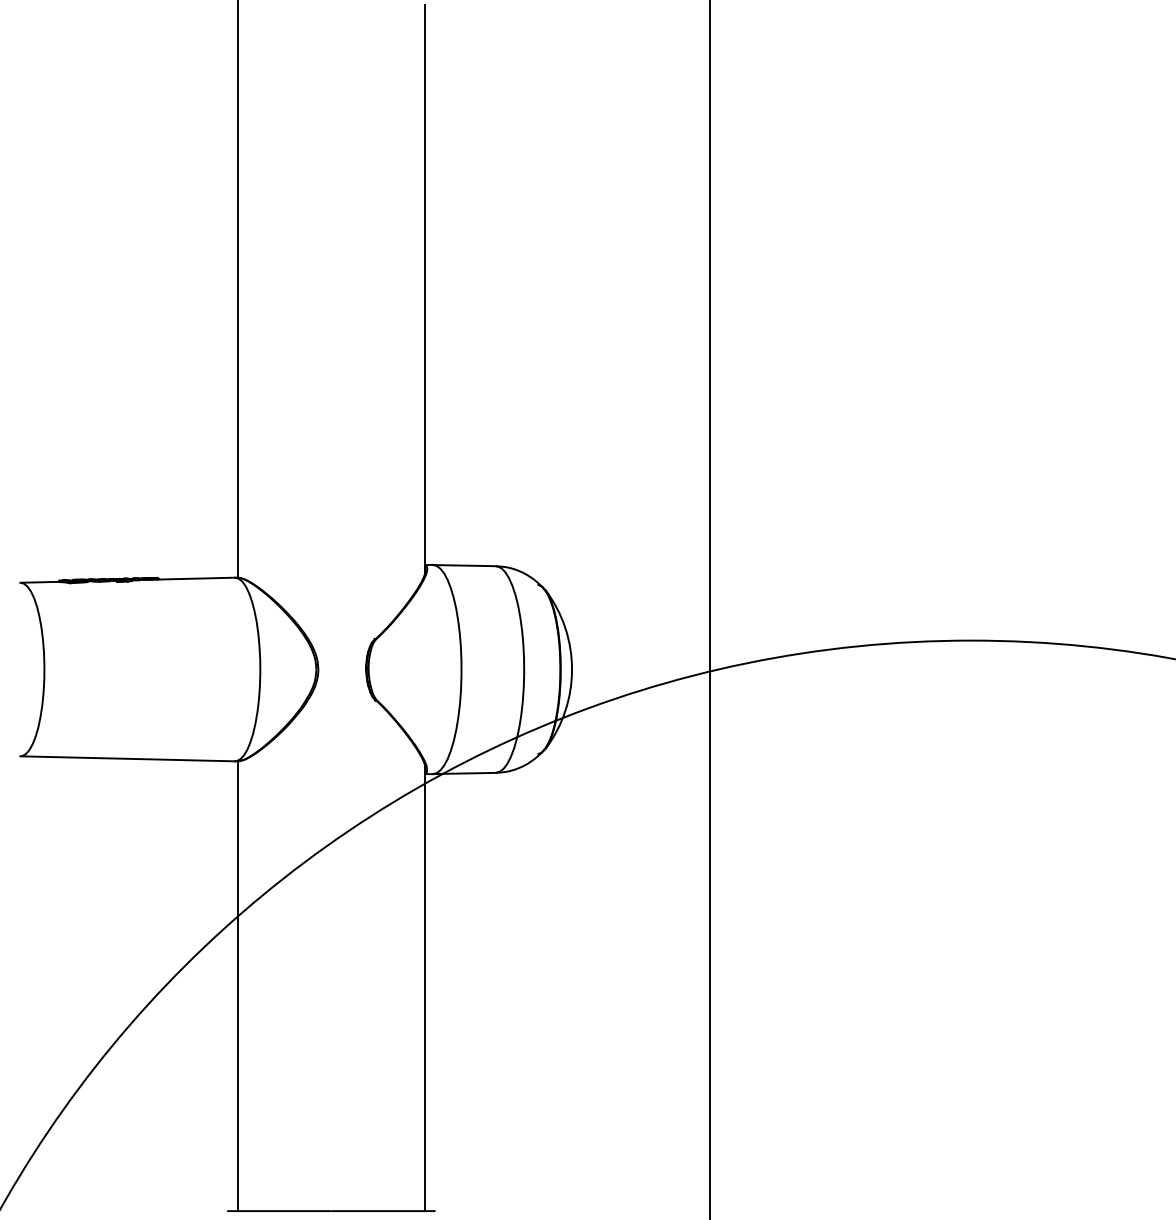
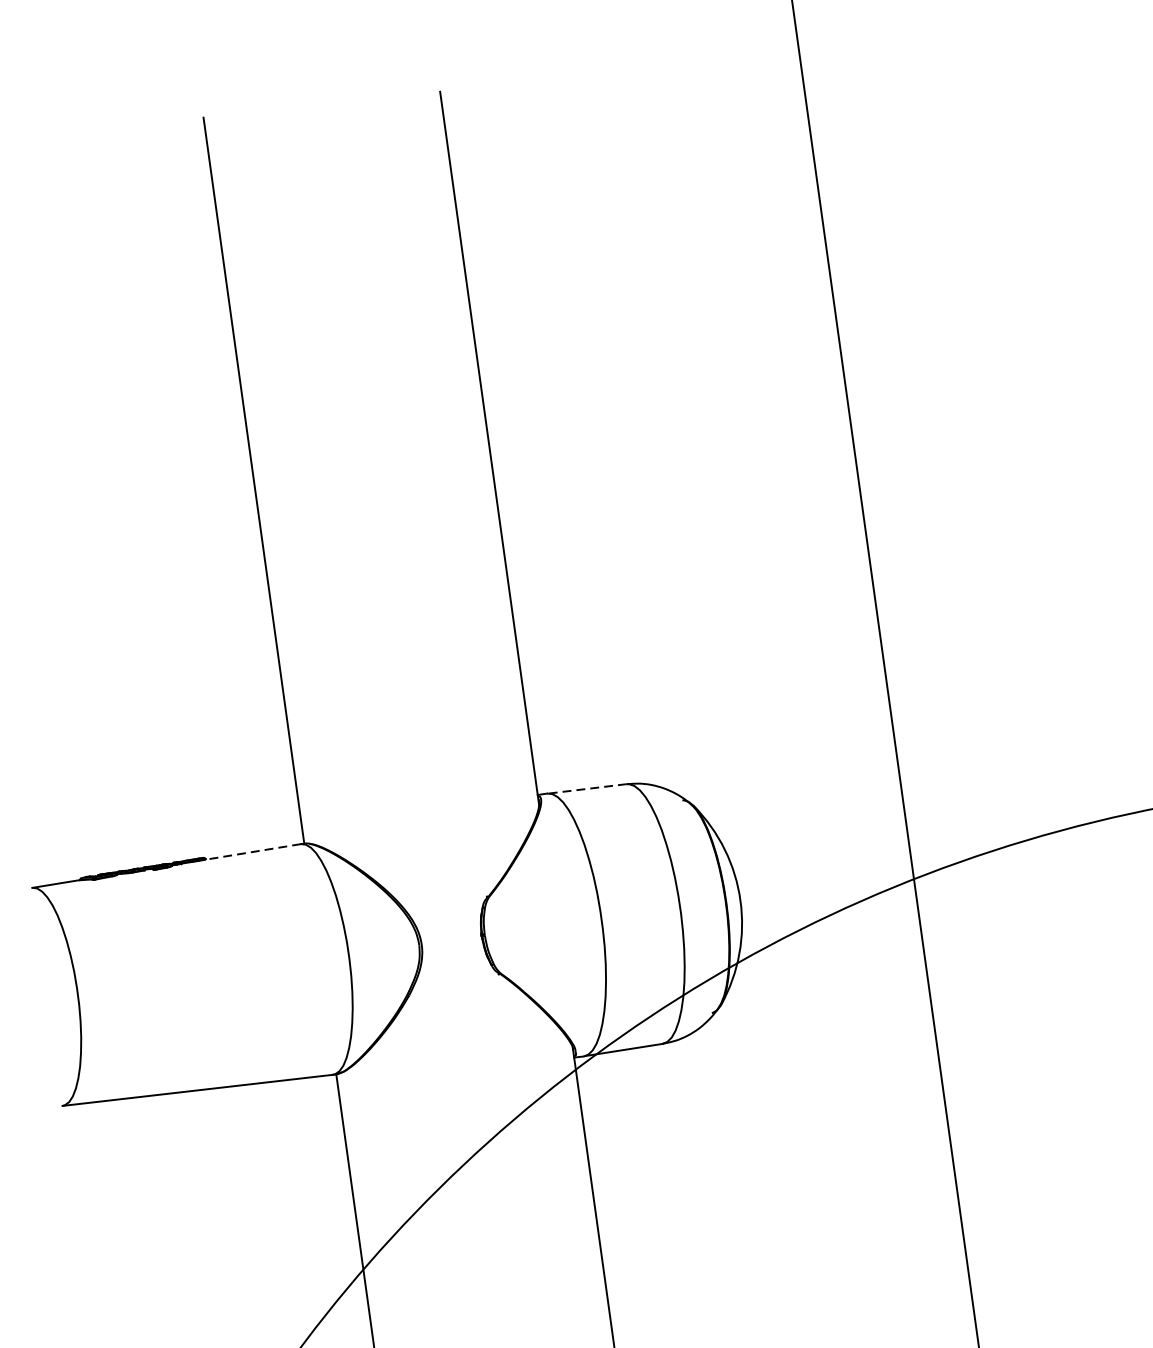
line: (465, 565) -> (588, 788), solid -> dashed
line: (196, 578) -> (252, 851), solid -> dashed

